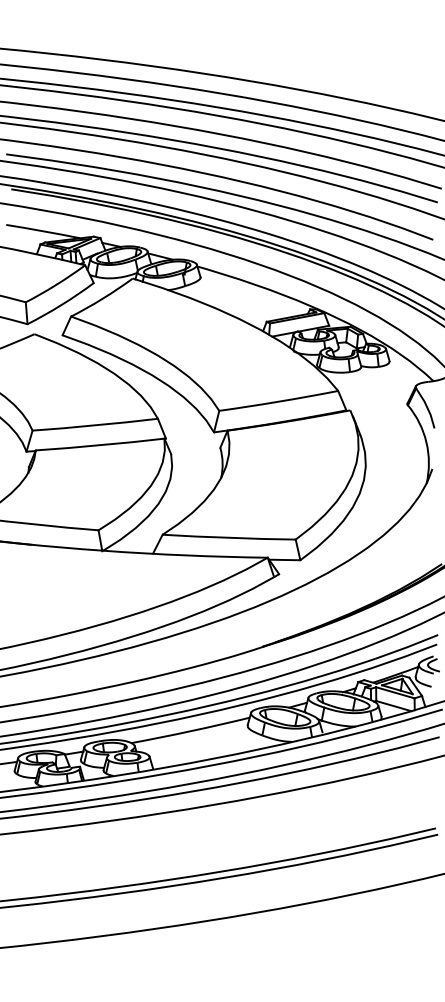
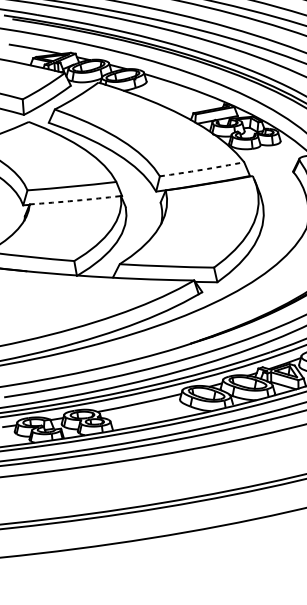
arc: (278, 401) -> (201, 169), solid -> dashed
arc: (100, 445) -> (75, 200), solid -> dashed

